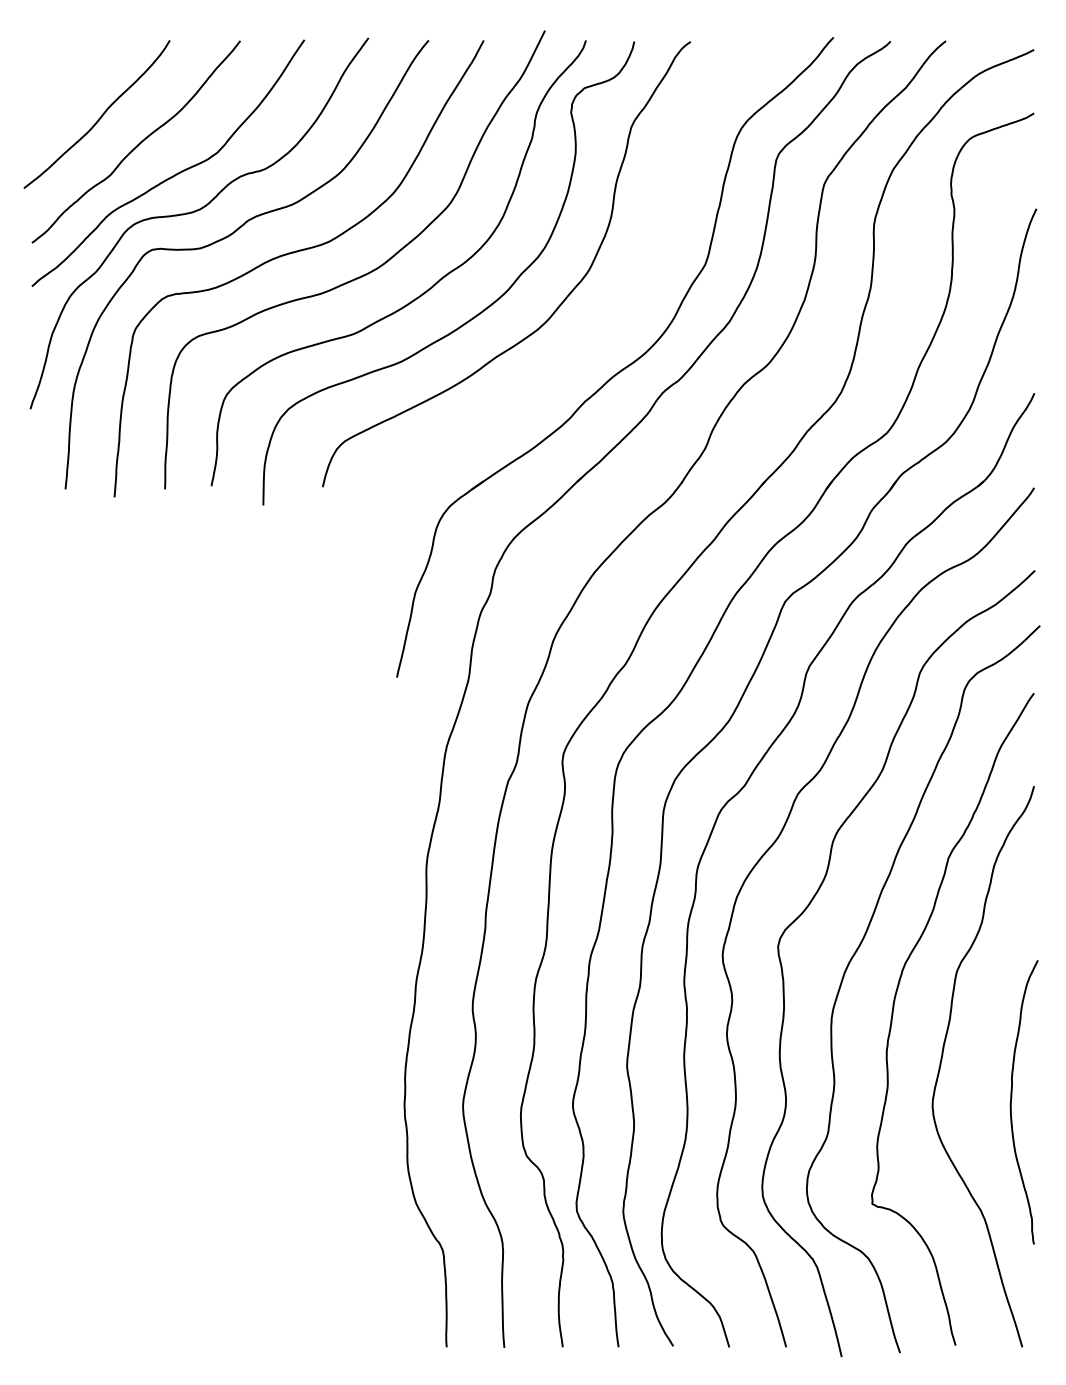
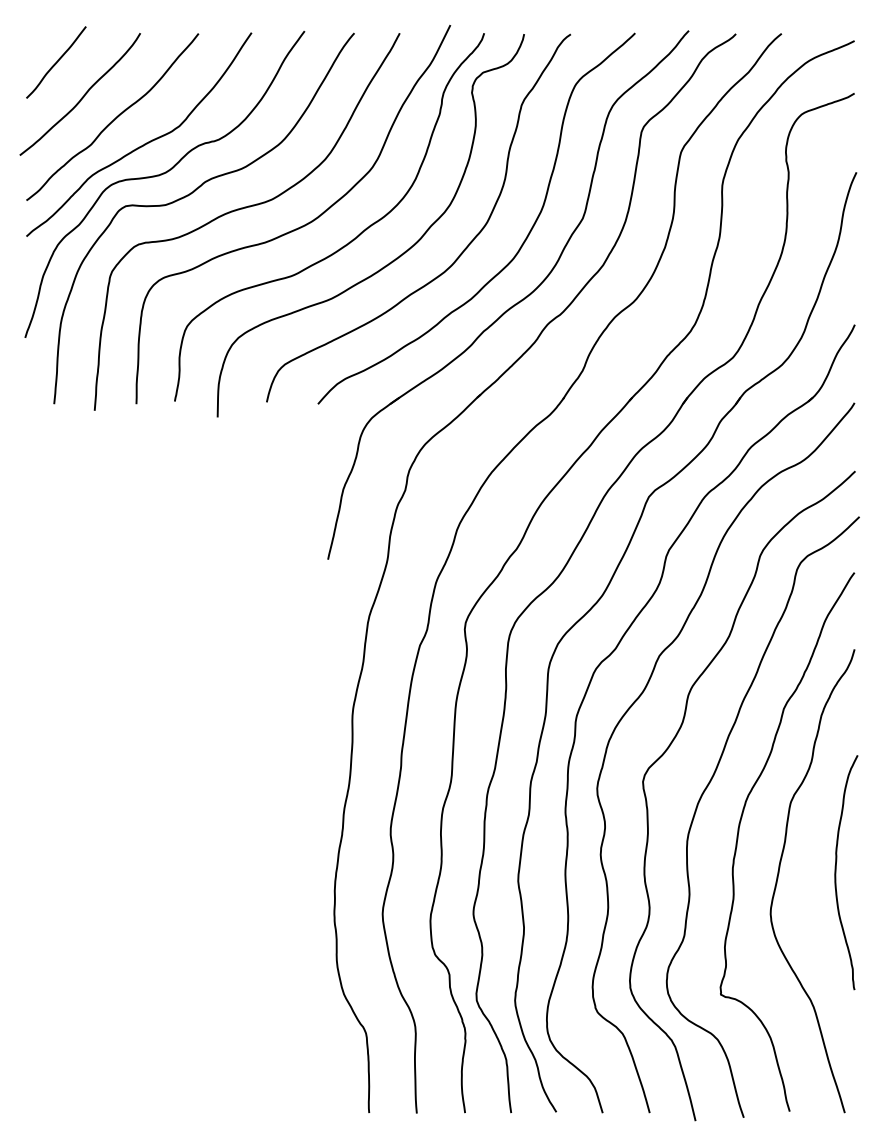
curve: (68, 75) -> (56, 62), added
curve: (628, 299) -> (519, 247), added
curve: (1012, 1102) -> (836, 872), moved

